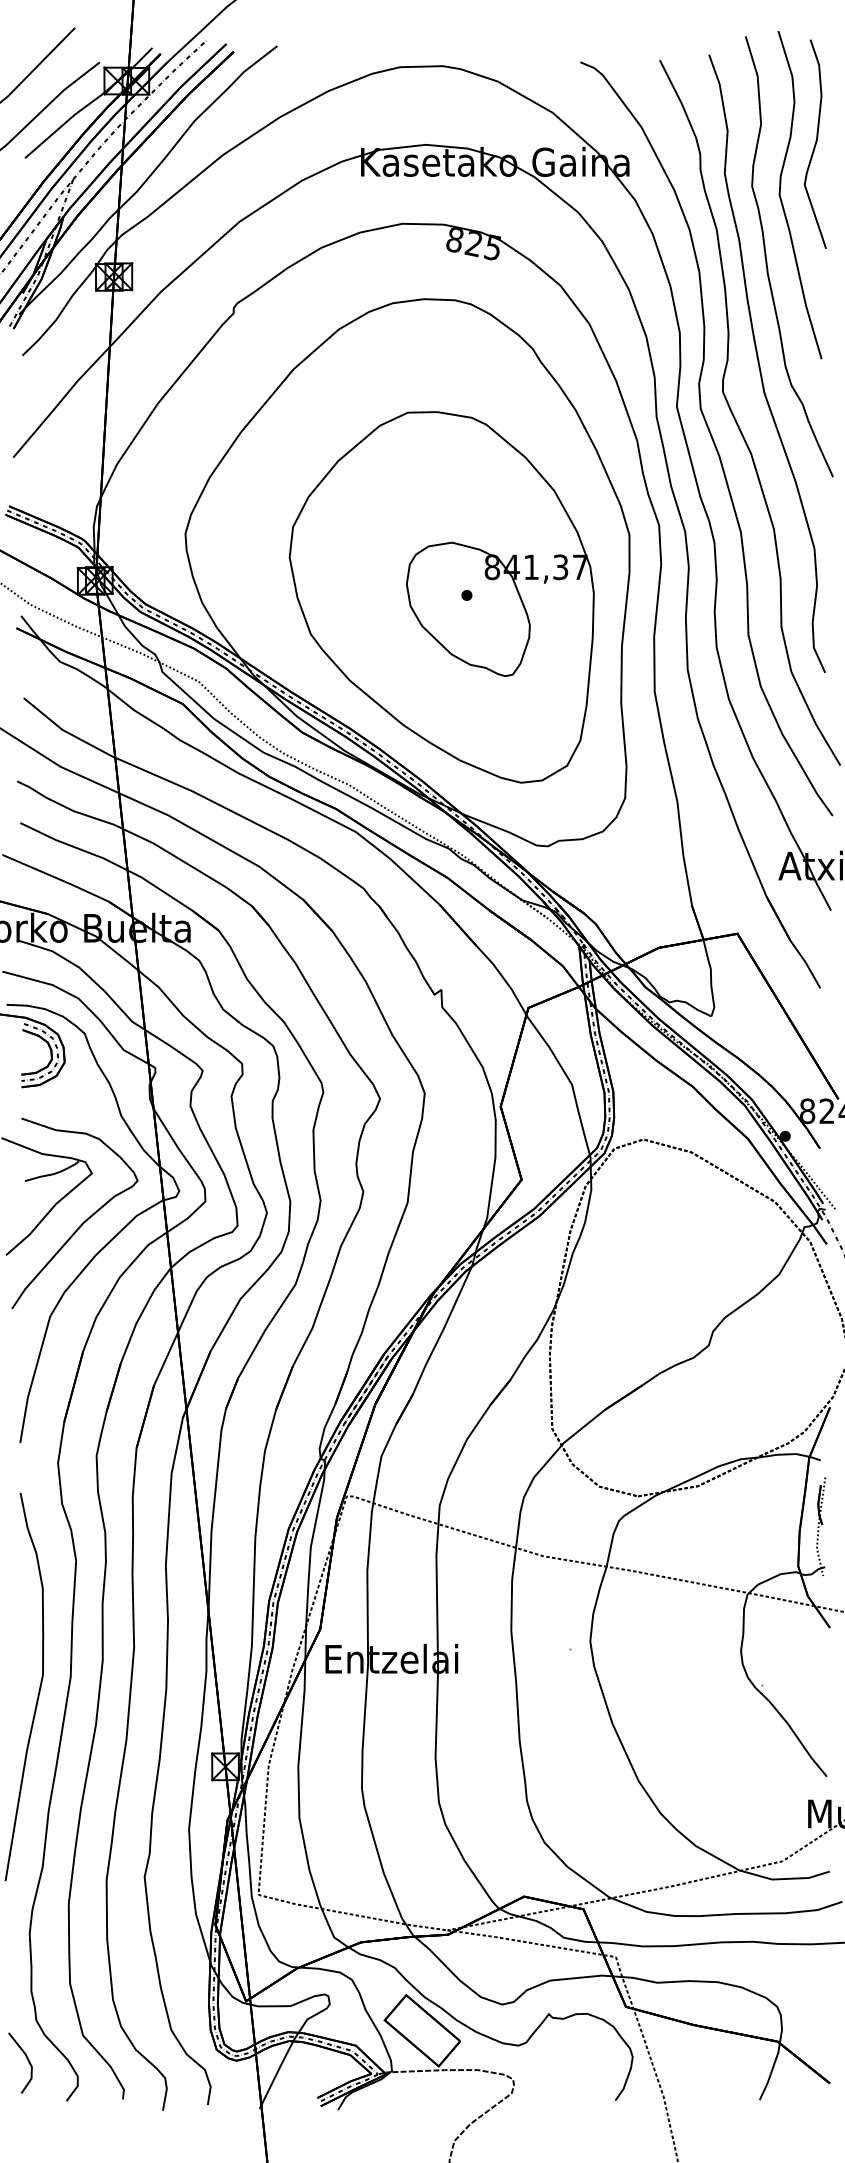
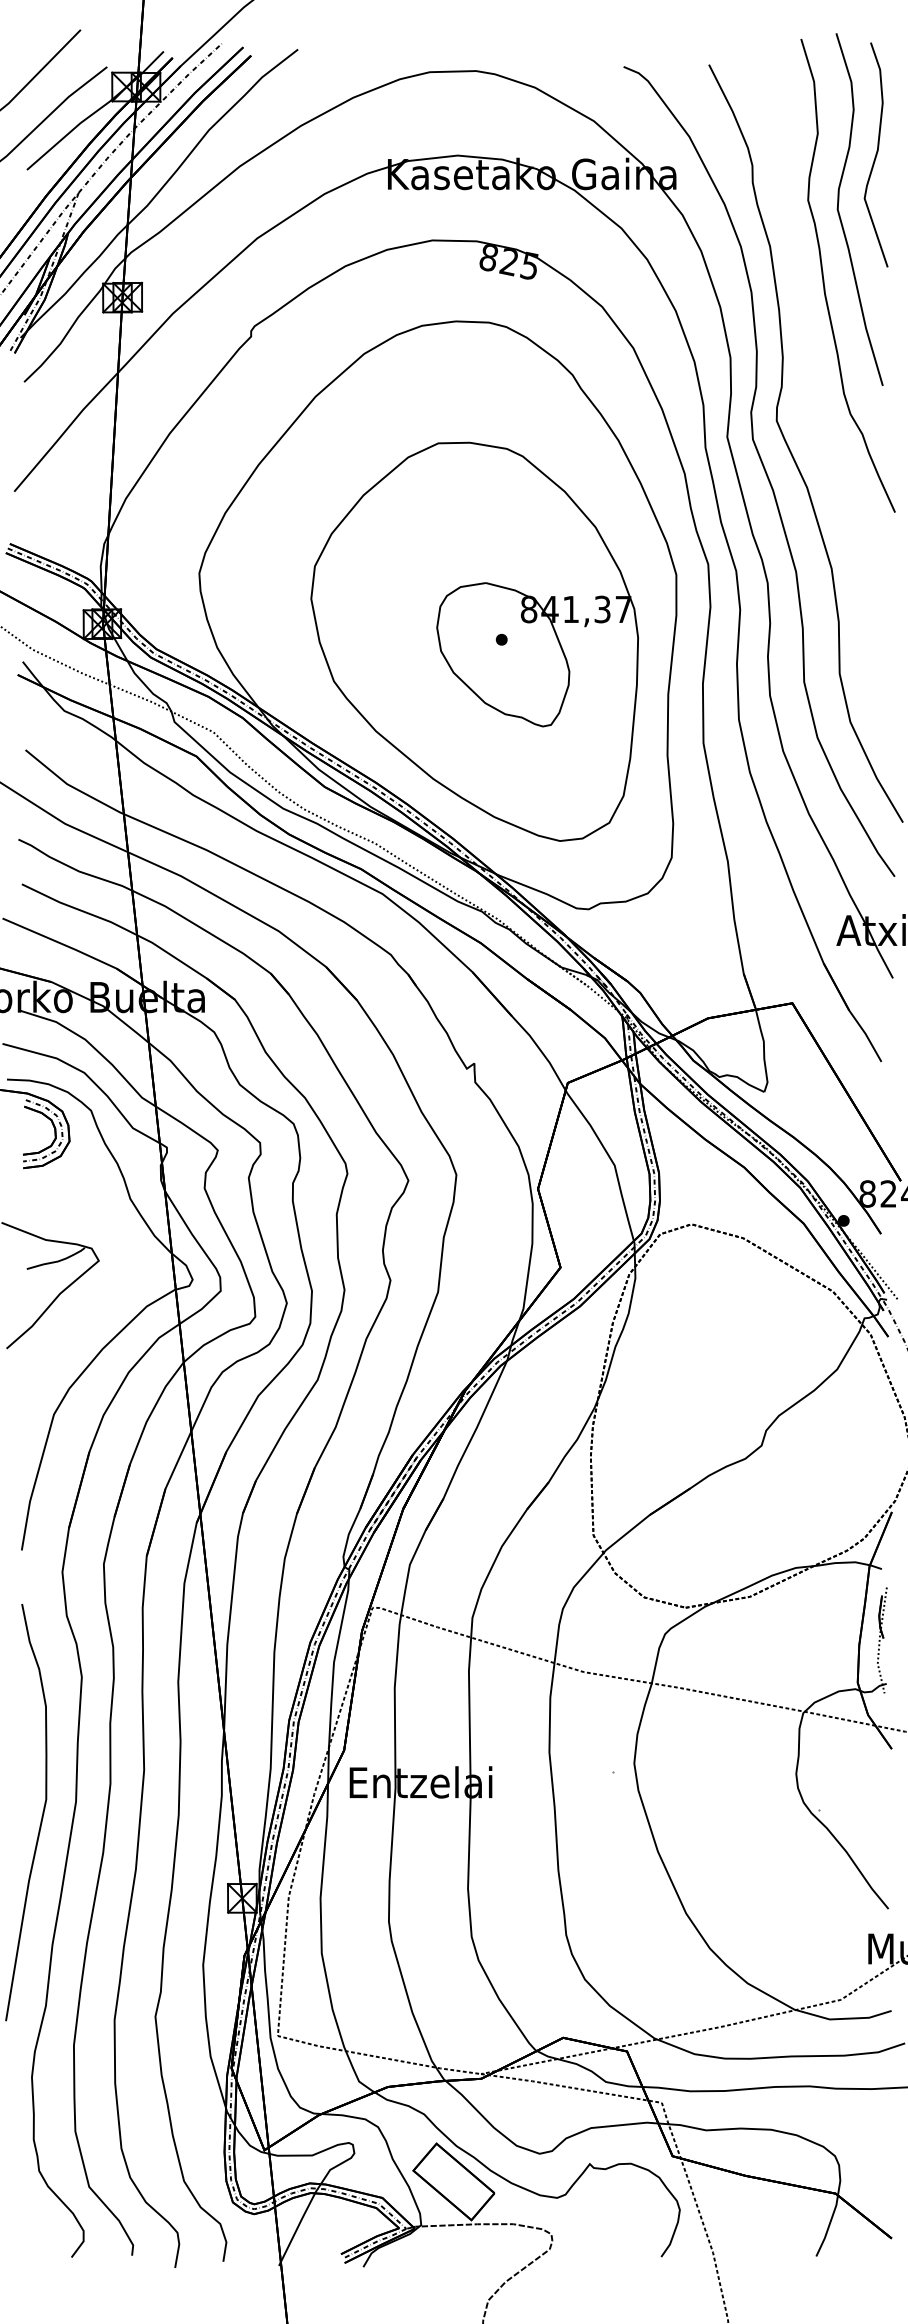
curve: (759, 363) -> (816, 390), removed
curve: (83, 1221) -> (89, 1312), removed
line: (27, 2060) -> (29, 2213), removed

